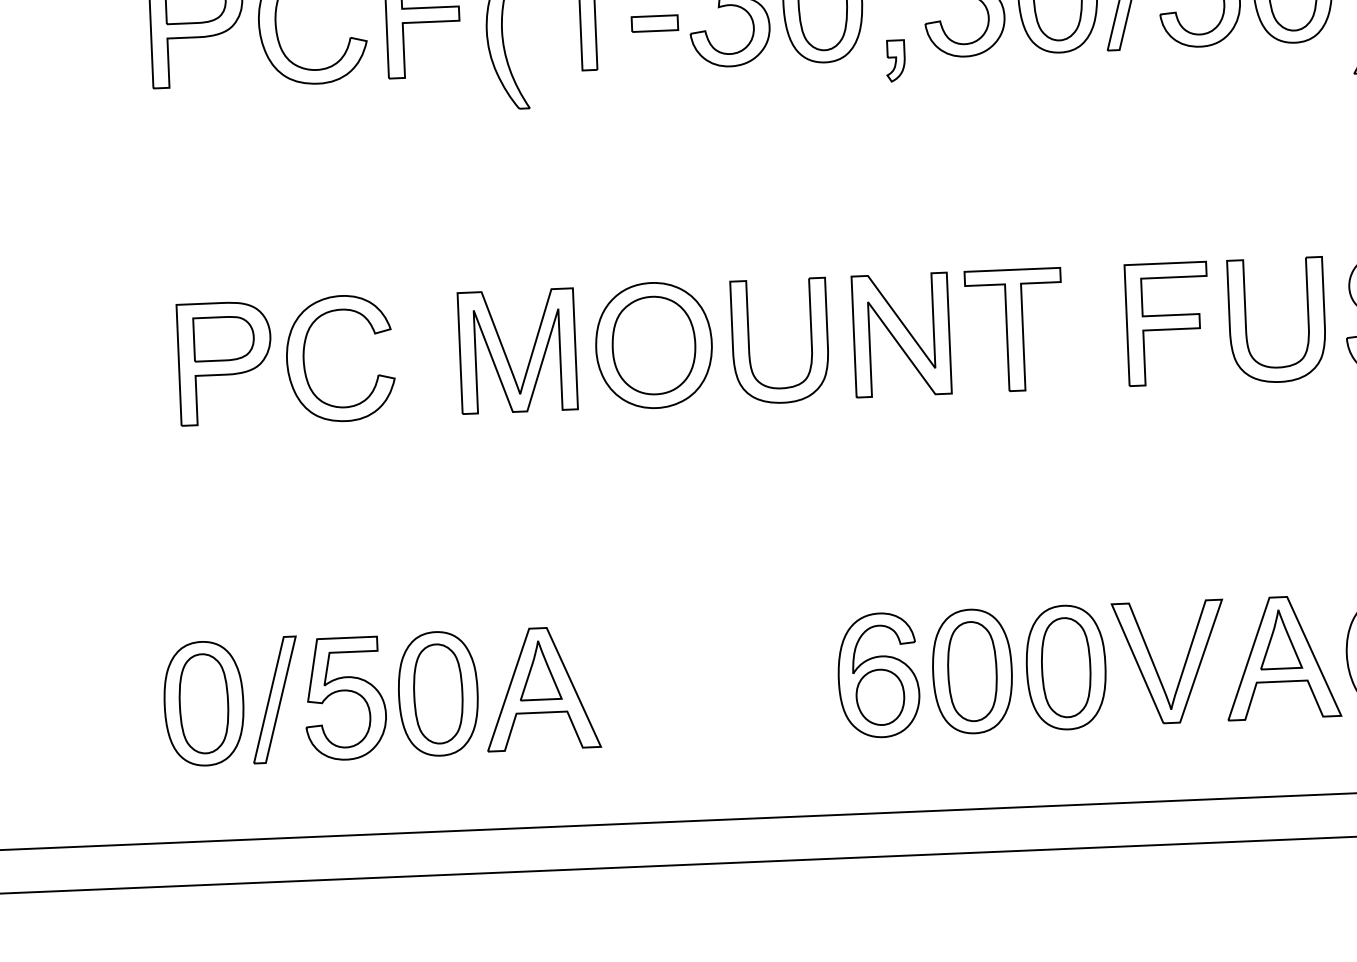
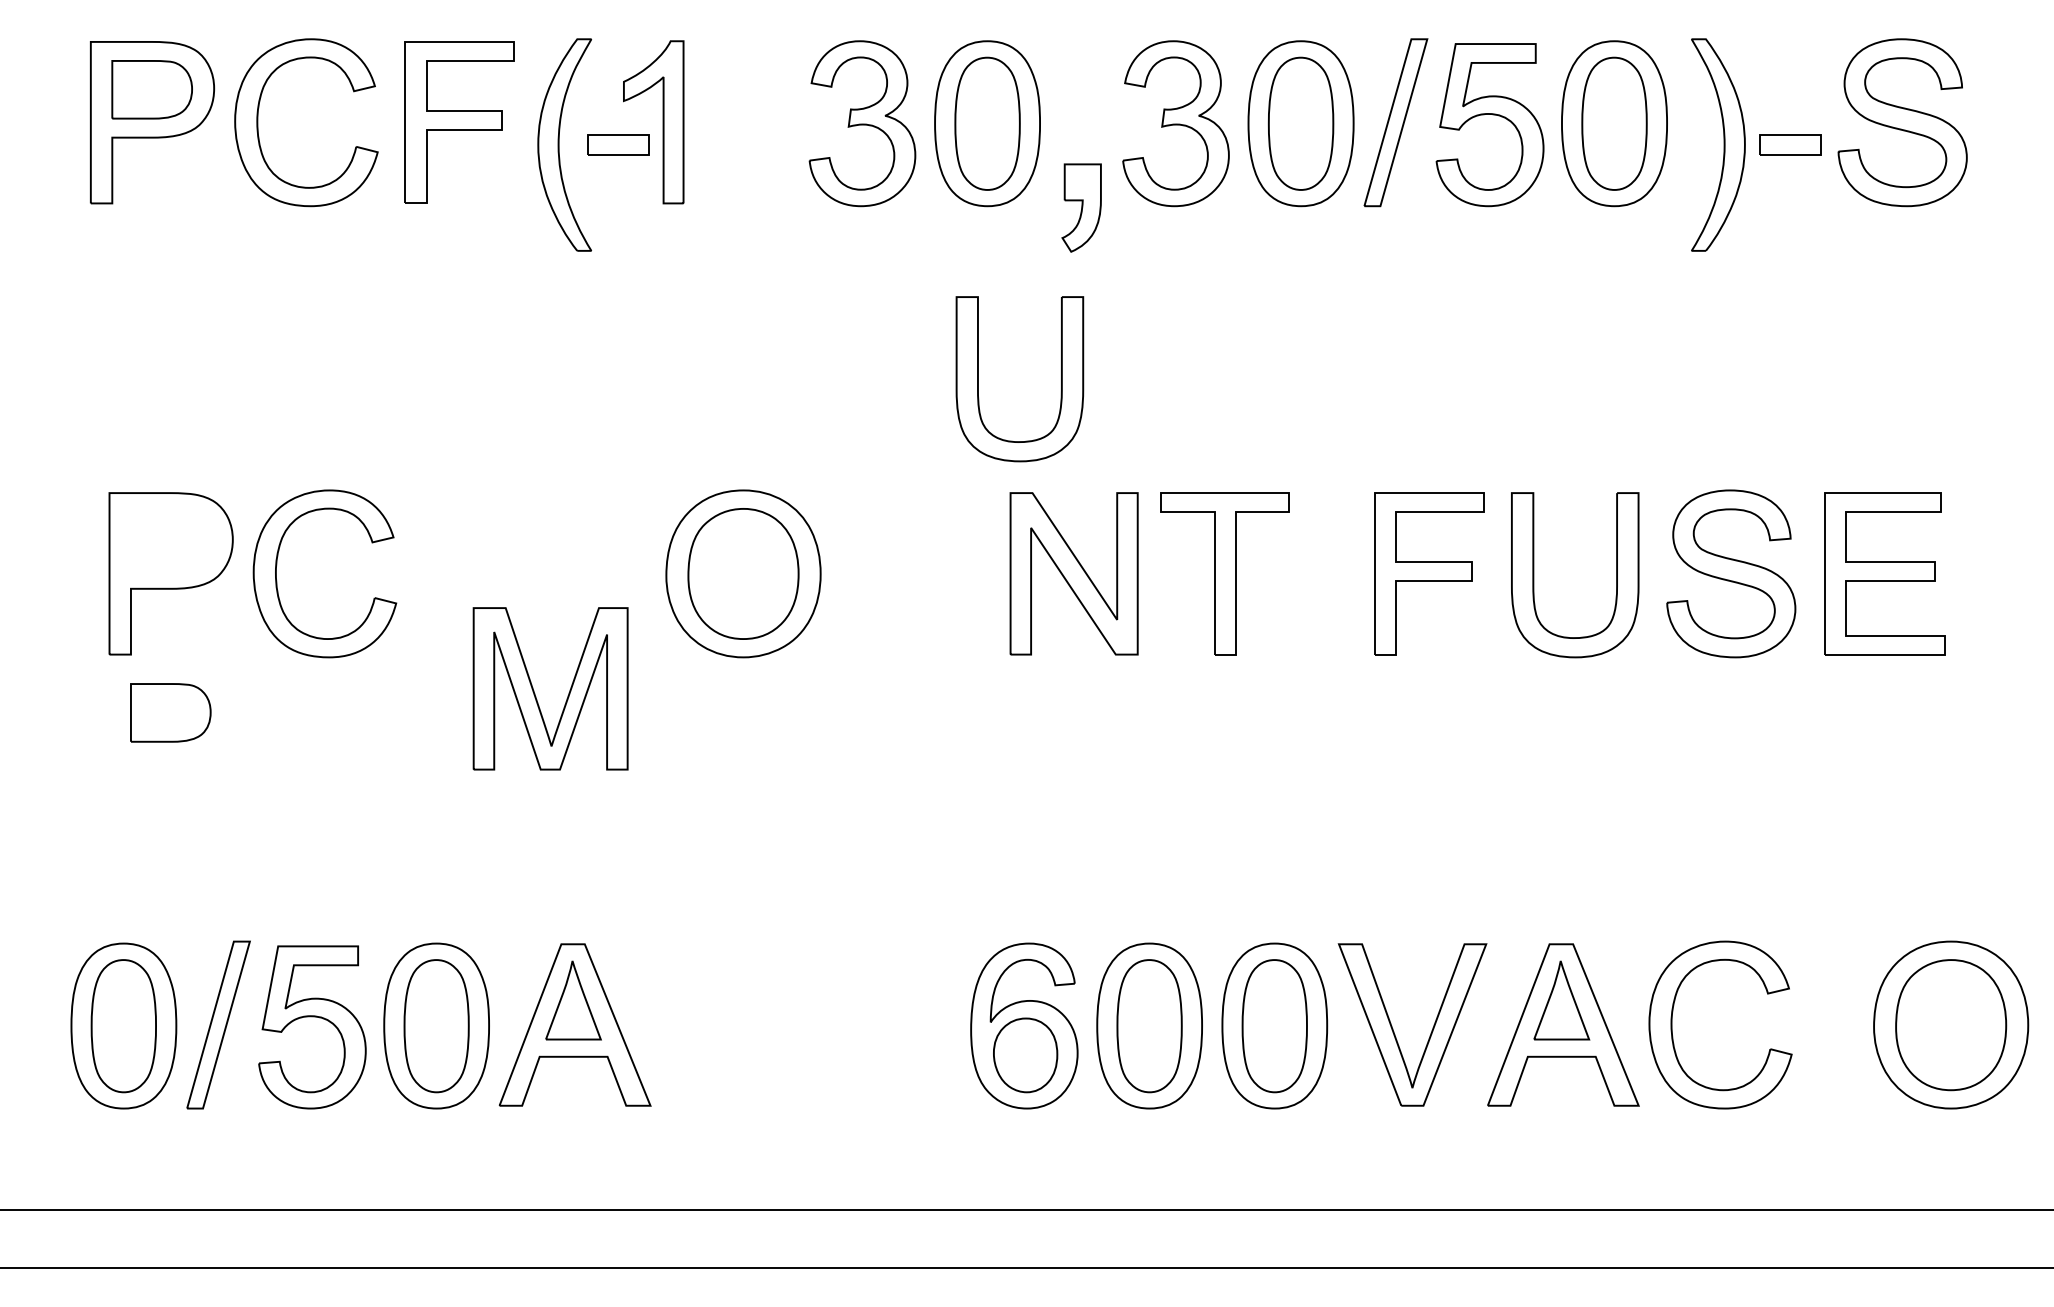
part: (654, 23) -> (618, 144), moved
part: (895, 61) -> (1081, 208), size x1.6
part: (223, 338) -> (170, 712), moved
part: (749, 342) -> (978, 379), moved
part: (506, 355) -> (535, 693), moved

